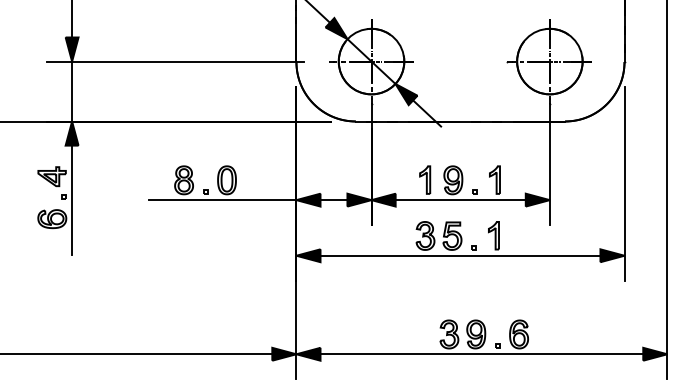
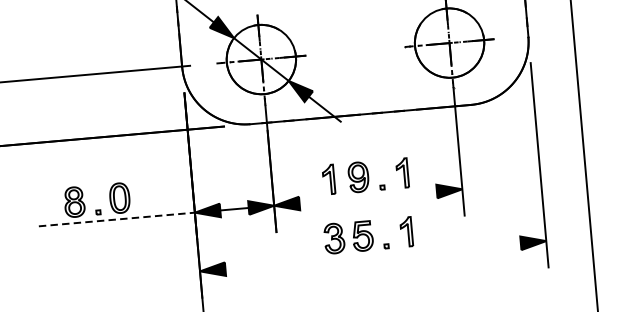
line: (222, 200) -> (116, 219), solid -> dashed
line: (460, 200) -> (368, 197), removed
line: (460, 255) -> (373, 255), removed

